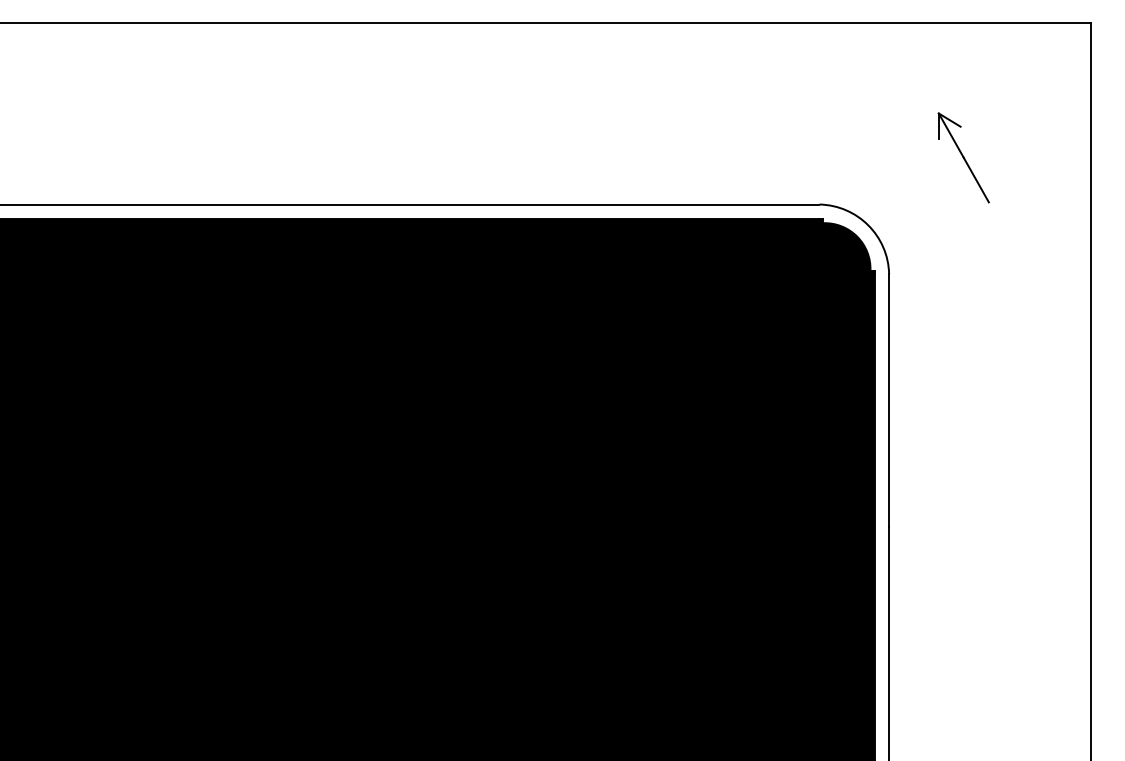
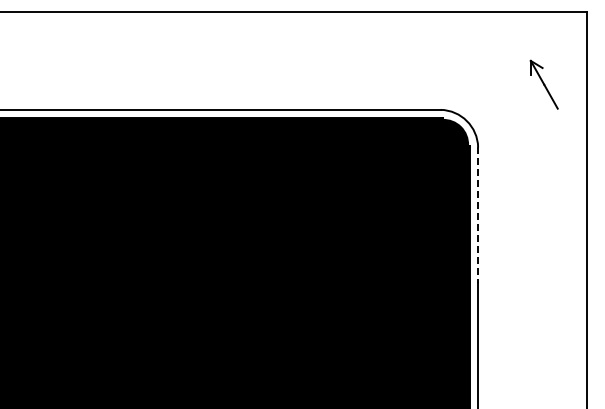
part: (962, 157) -> (543, 84), moved
line: (889, 400) -> (478, 215), solid -> dashed

